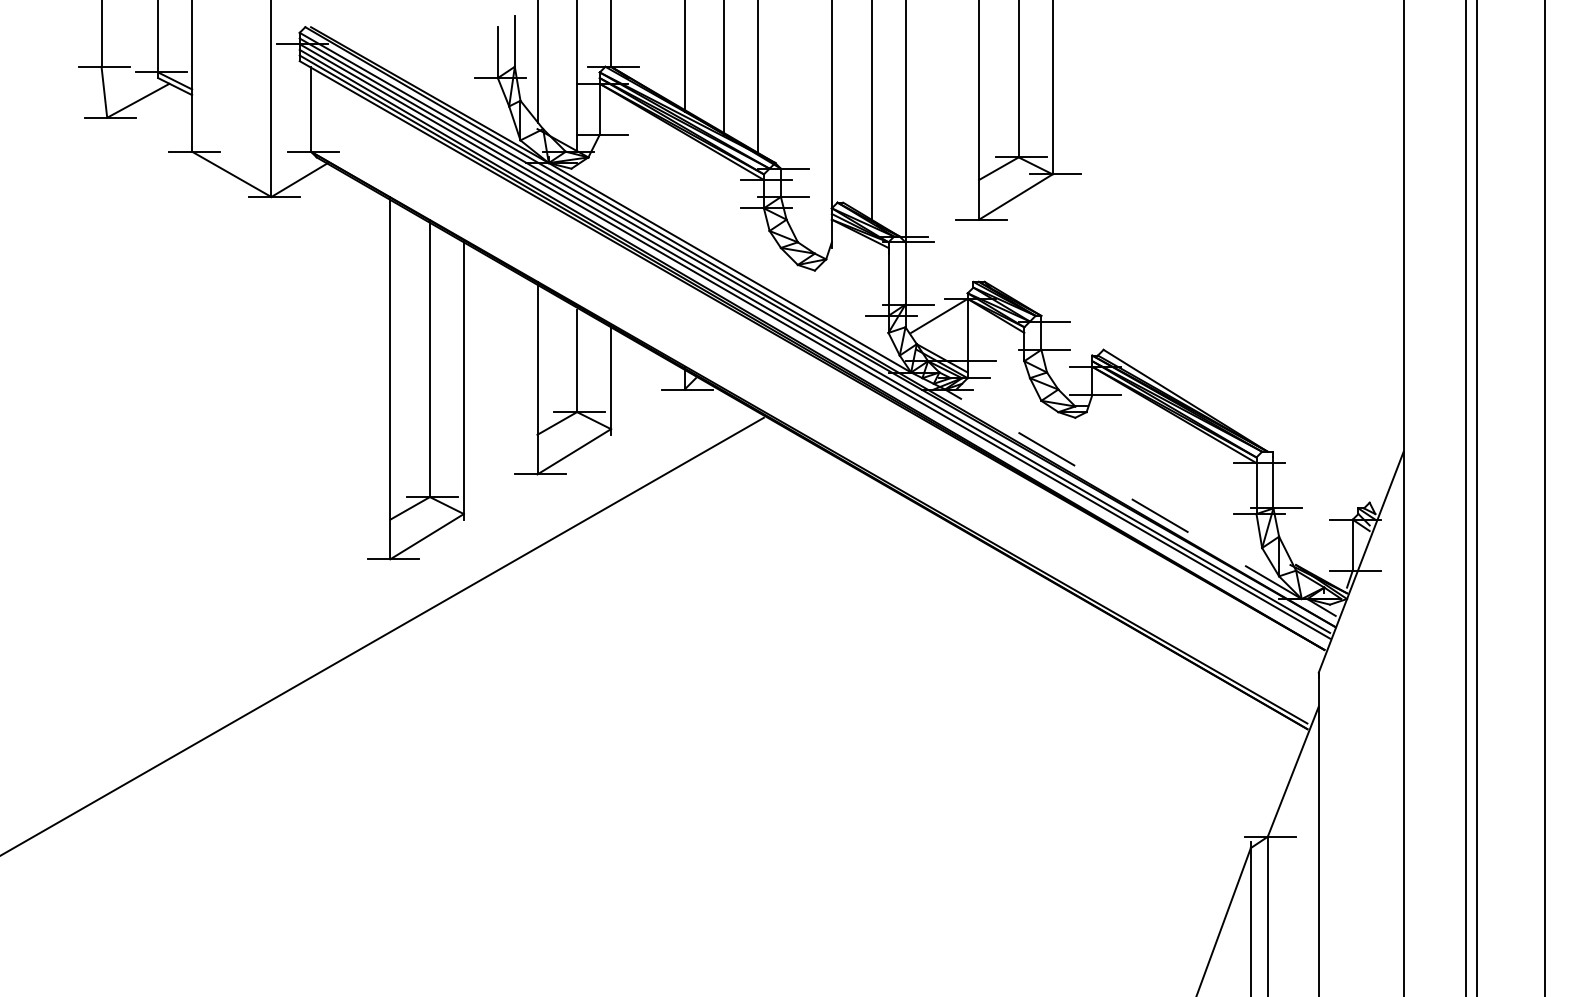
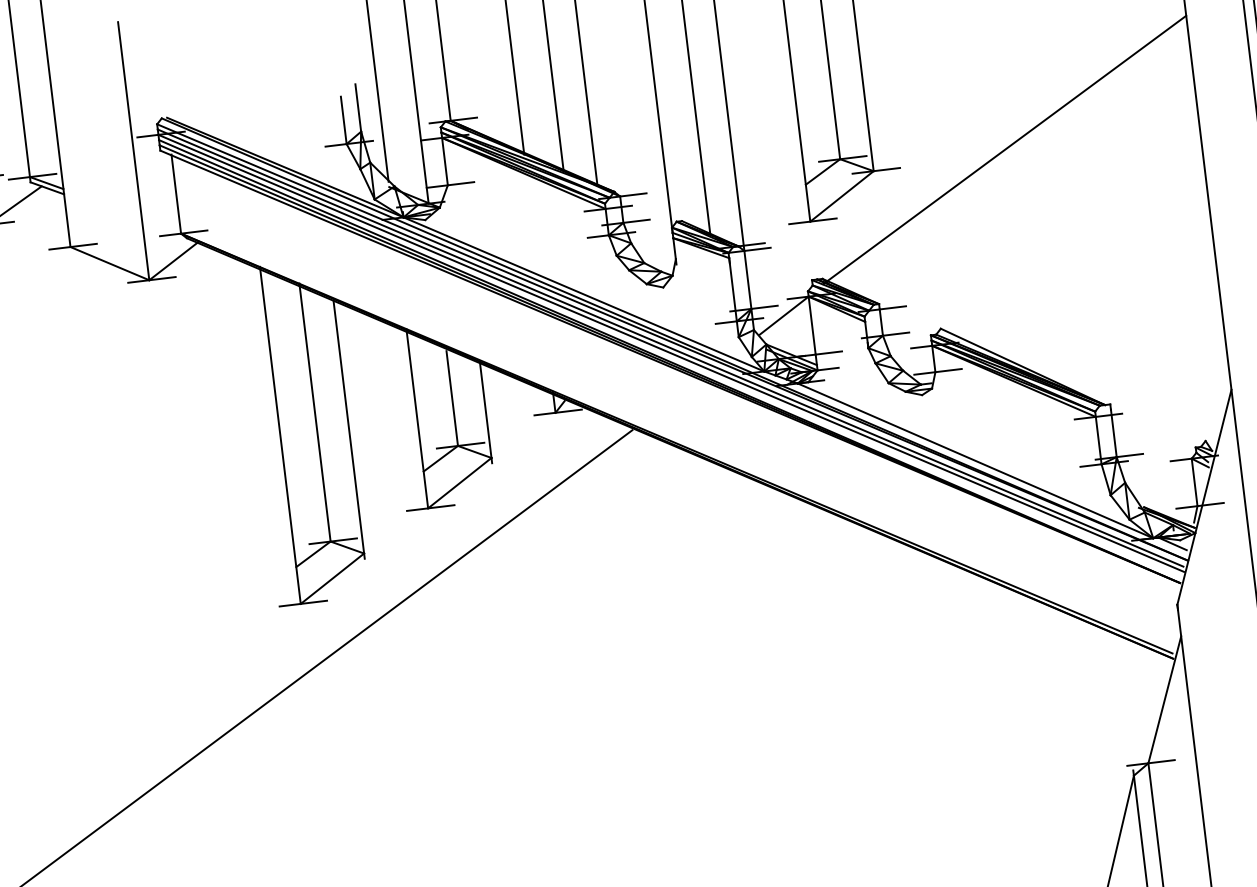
line: (1193, 168) -> (1004, 149), added
line: (1123, 494) -> (975, 461), dashed -> solid

